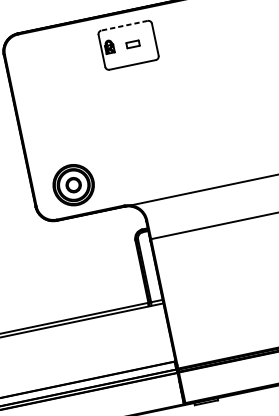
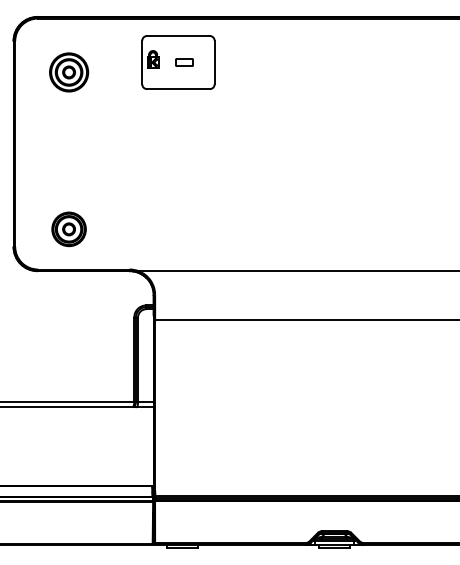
line: (123, 26) -> (177, 36), dashed -> solid
part: (49, 69) -> (69, 72), added
part: (73, 185) -> (68, 229), size x0.62

